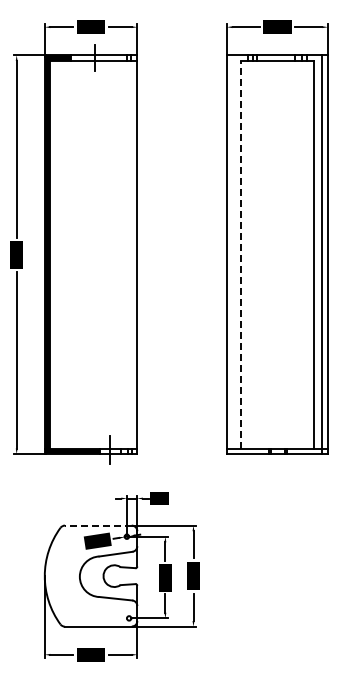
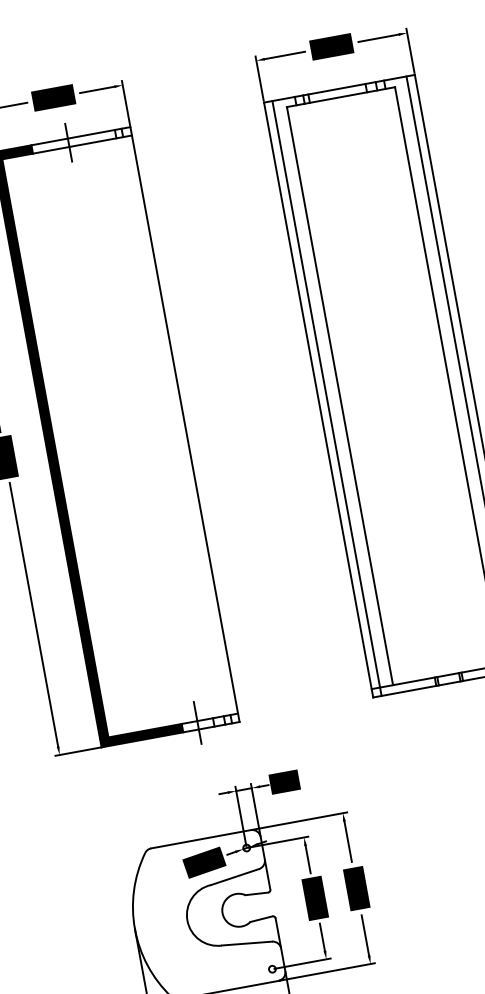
line: (232, 254) -> (326, 398), added
line: (241, 254) -> (340, 395), dashed -> solid
line: (97, 525) -> (199, 839), dashed -> solid

